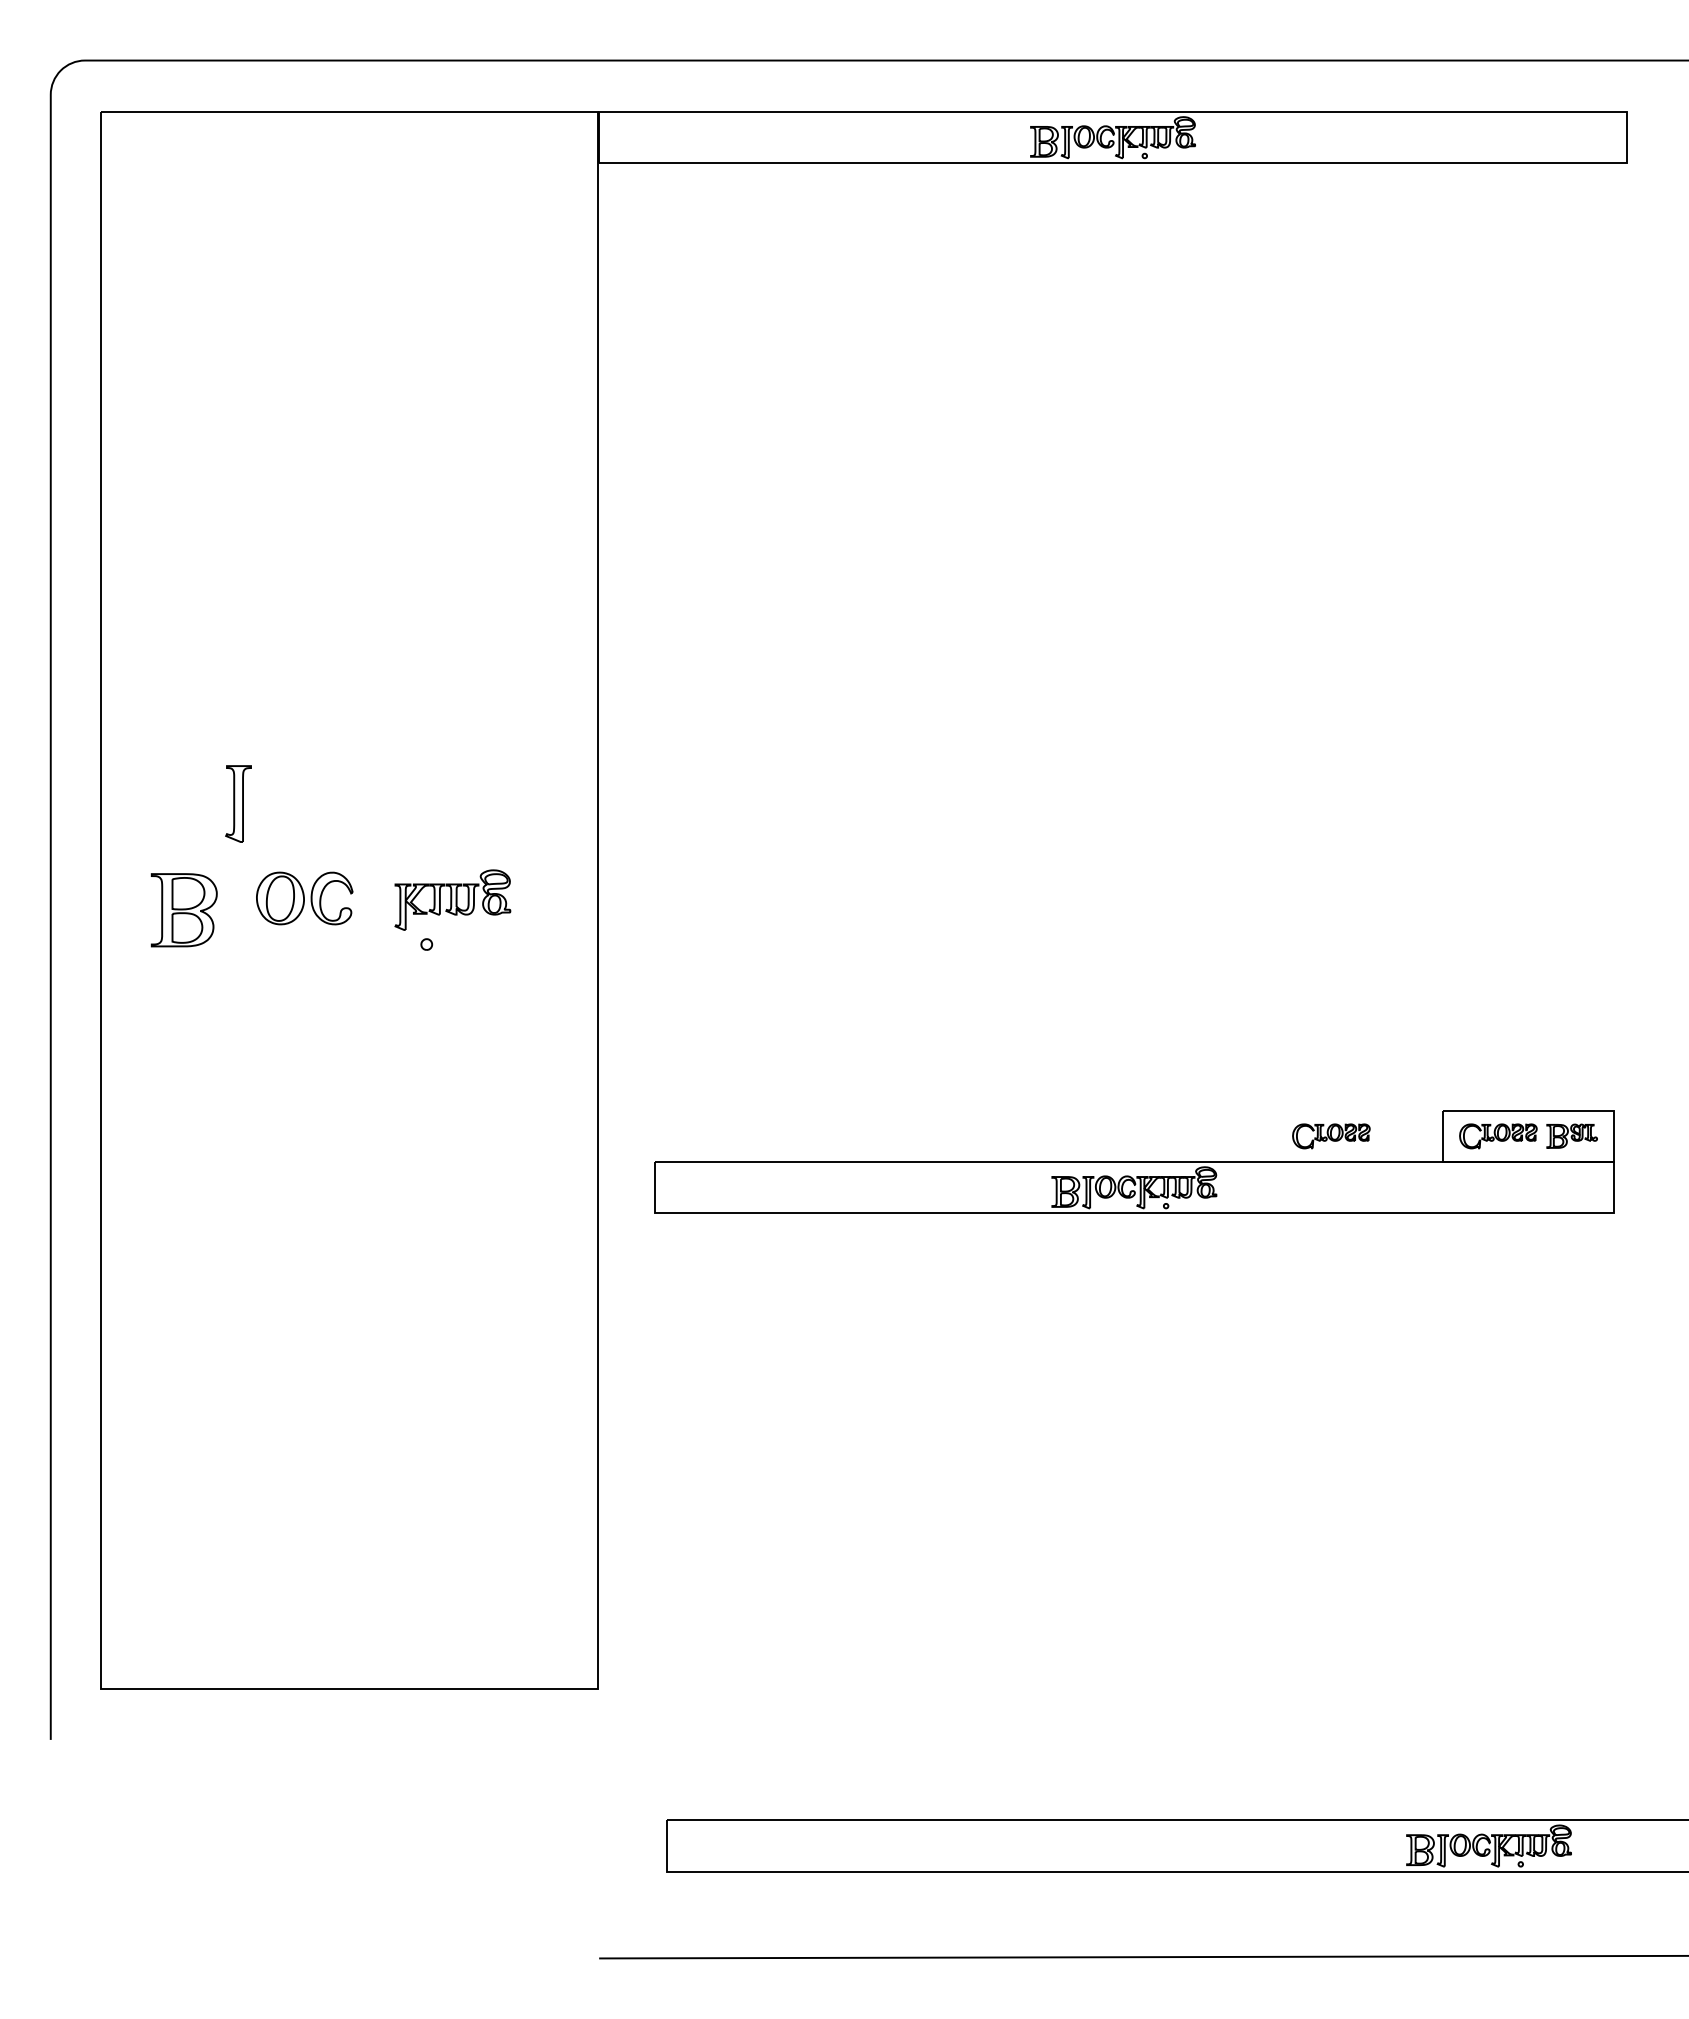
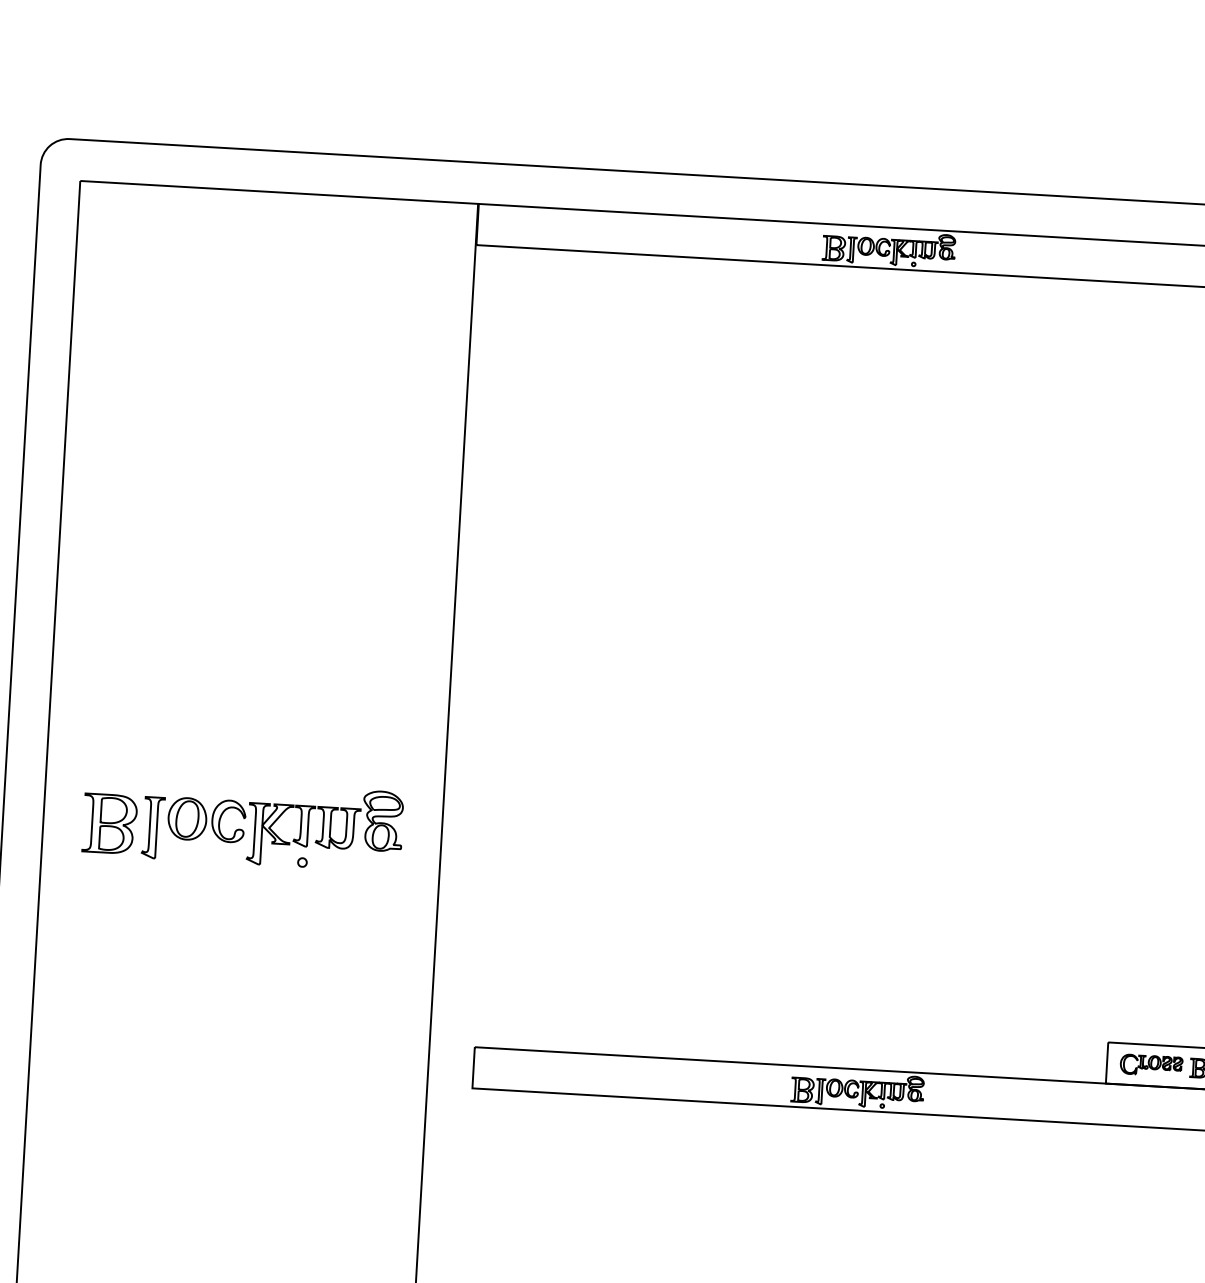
part: (238, 803) -> (153, 827), moved
part: (452, 899) -> (325, 827), size x1.67
part: (1331, 1136) -> (1017, 1057), removed

